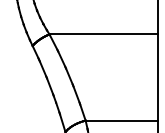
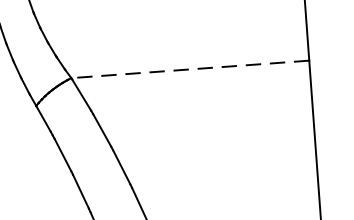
line: (103, 34) -> (189, 69), solid -> dashed

